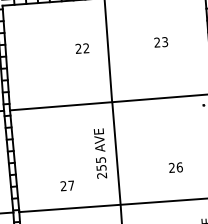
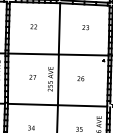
text: (81, 47) -> (33, 26), moved
text: (175, 167) -> (80, 78), moved
text: (66, 184) -> (32, 76), moved

